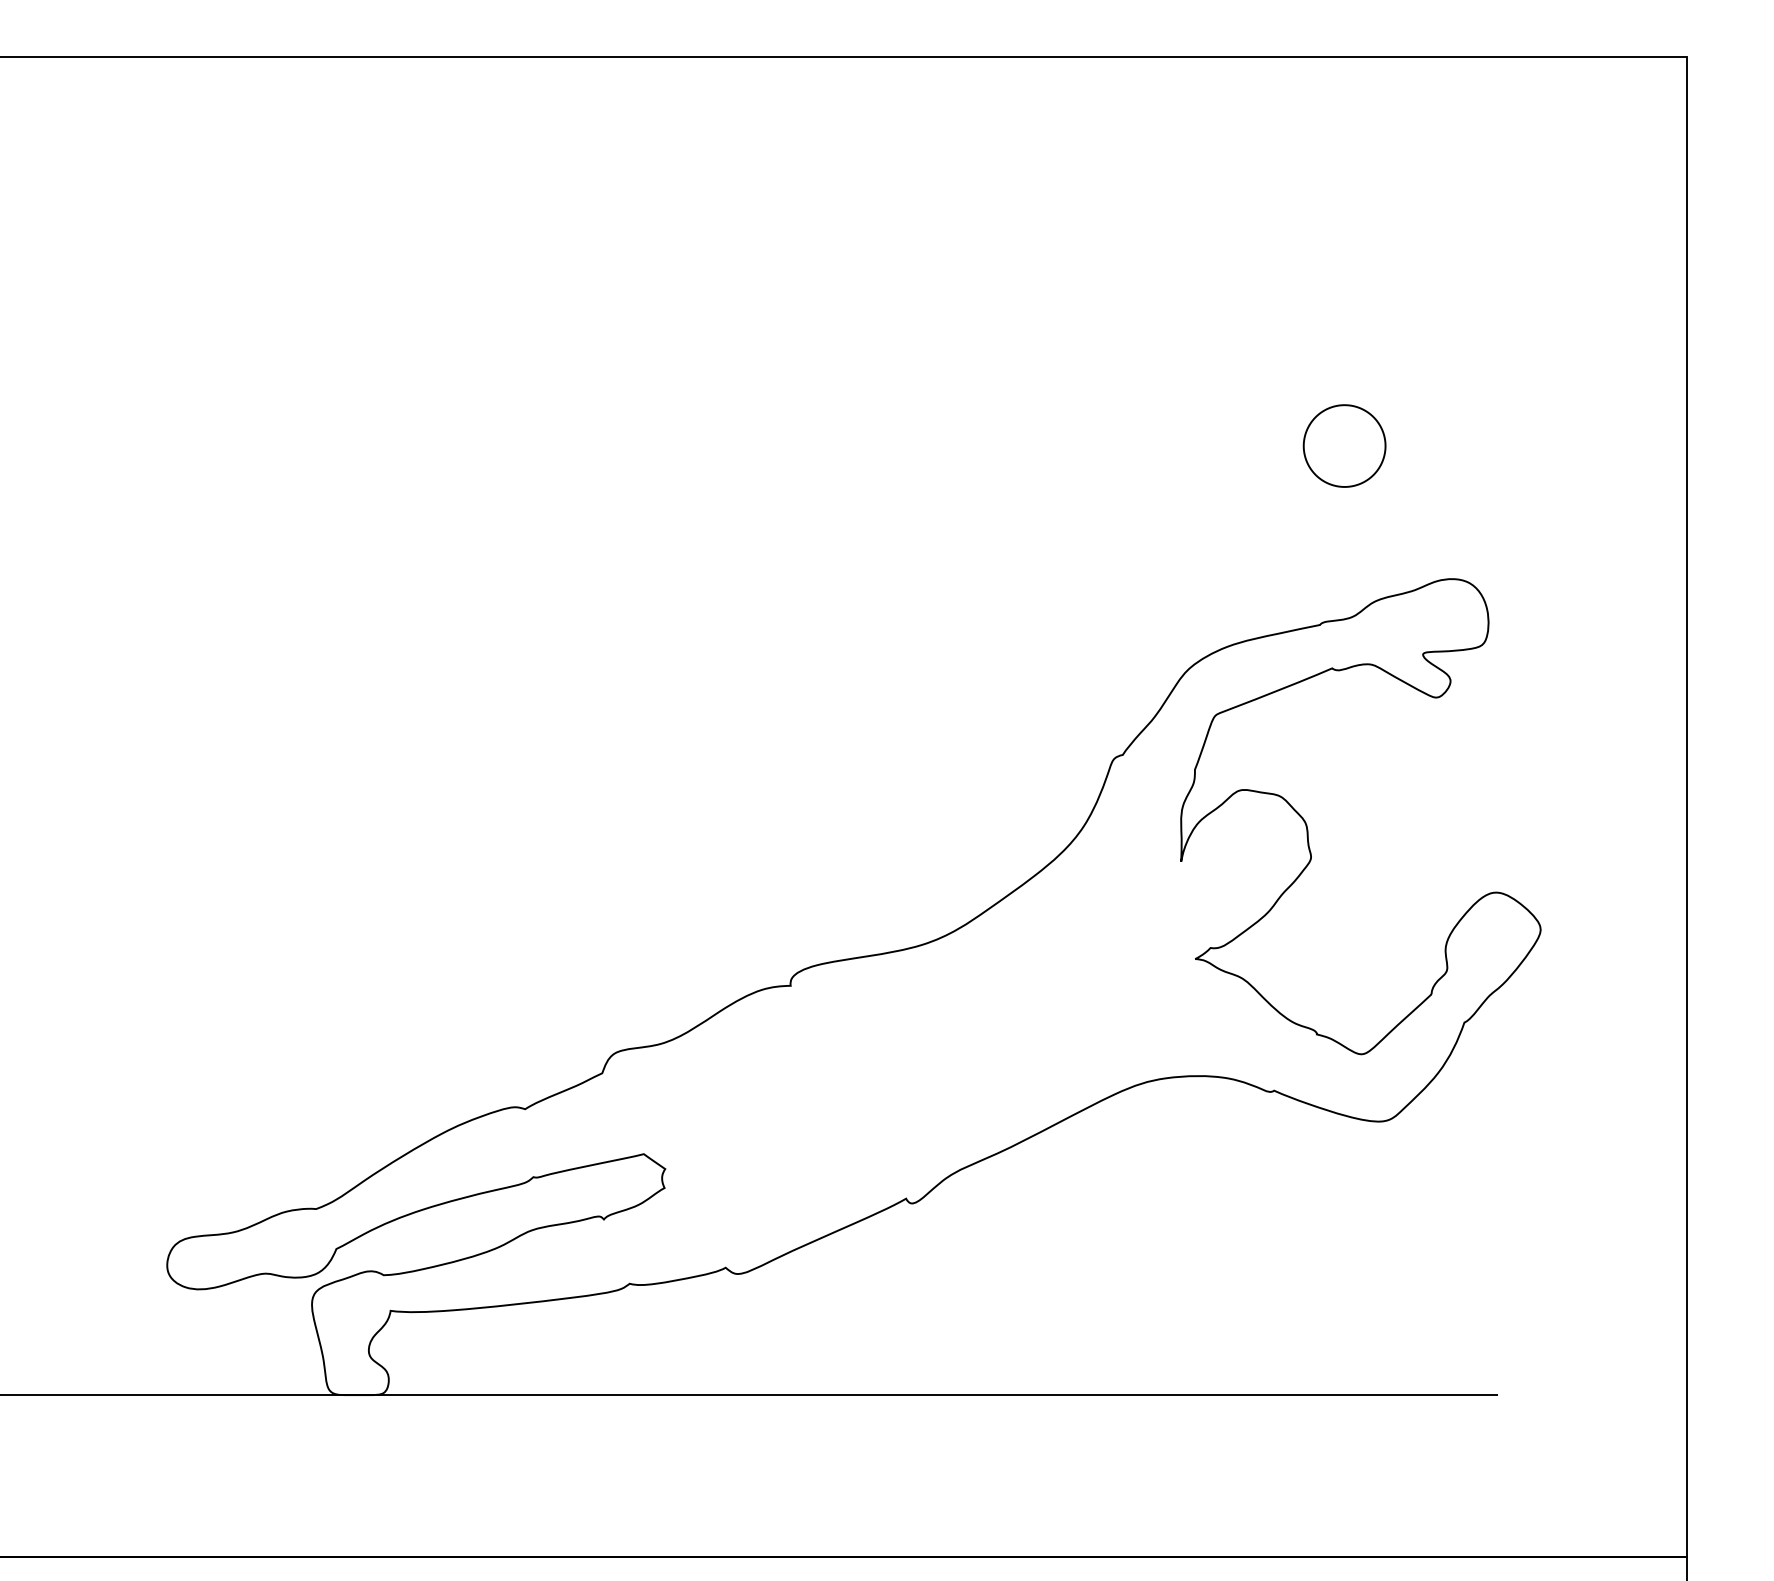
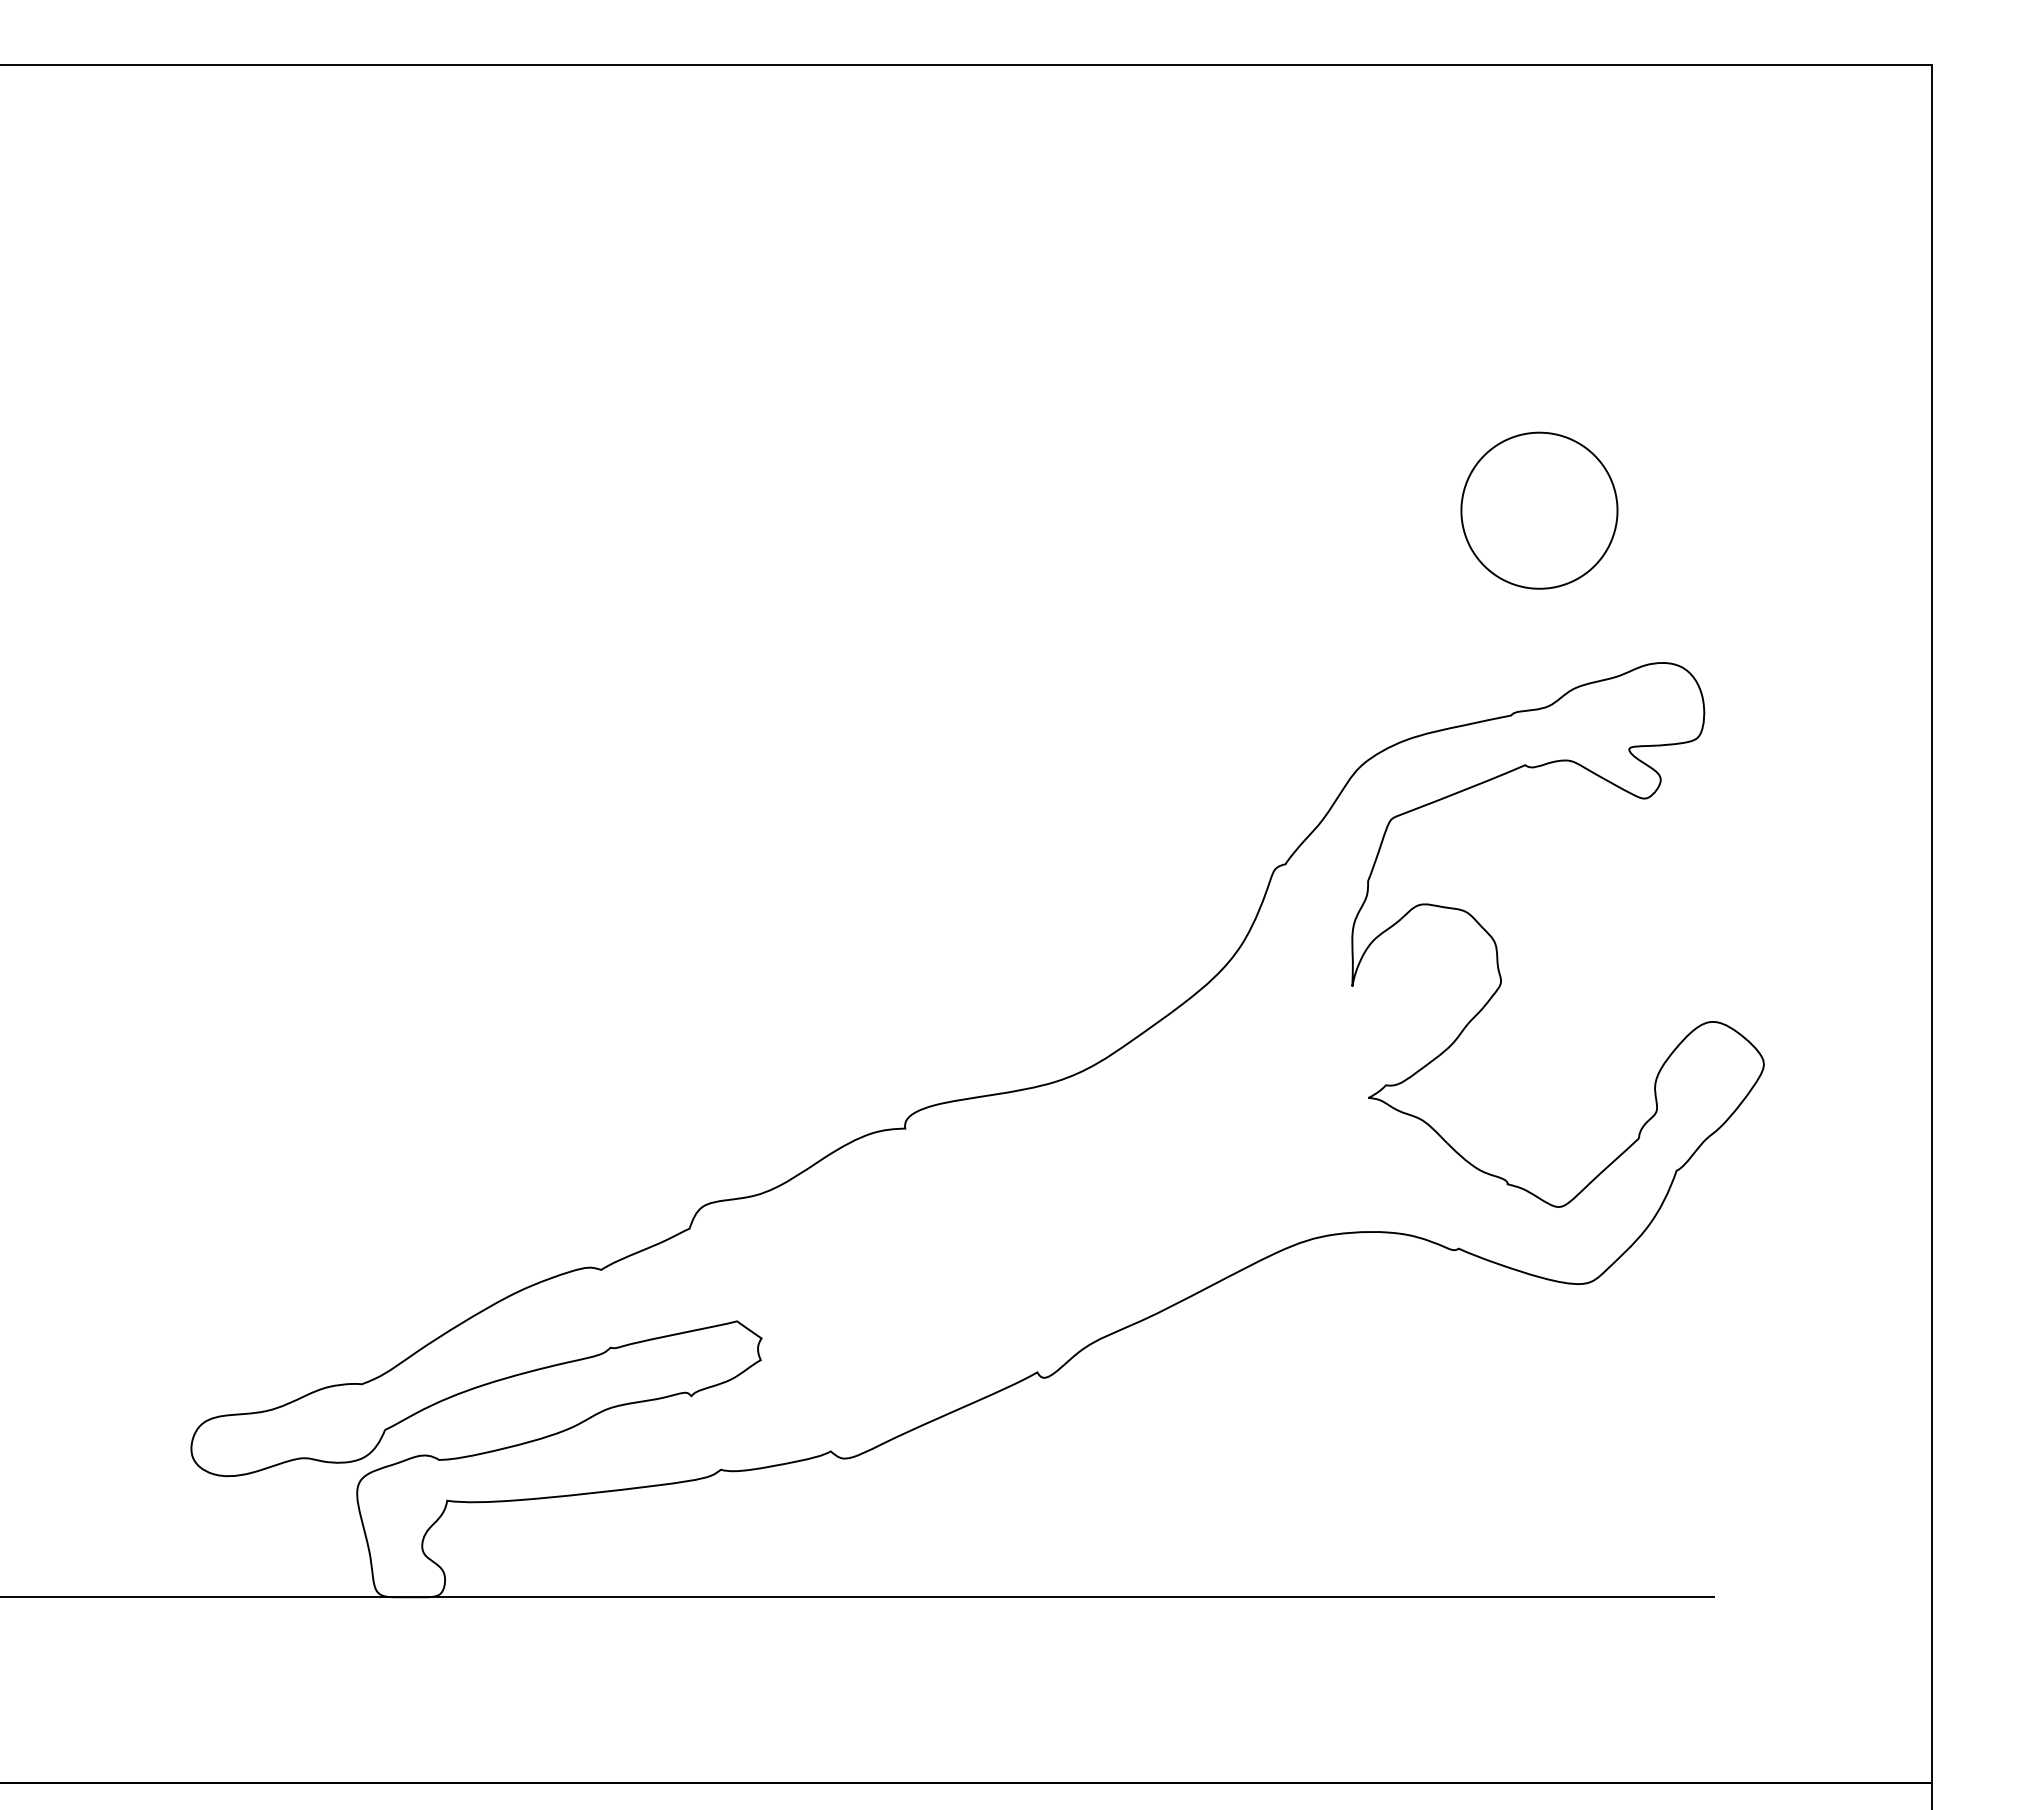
part: (1344, 445) -> (1539, 510), size x1.67

